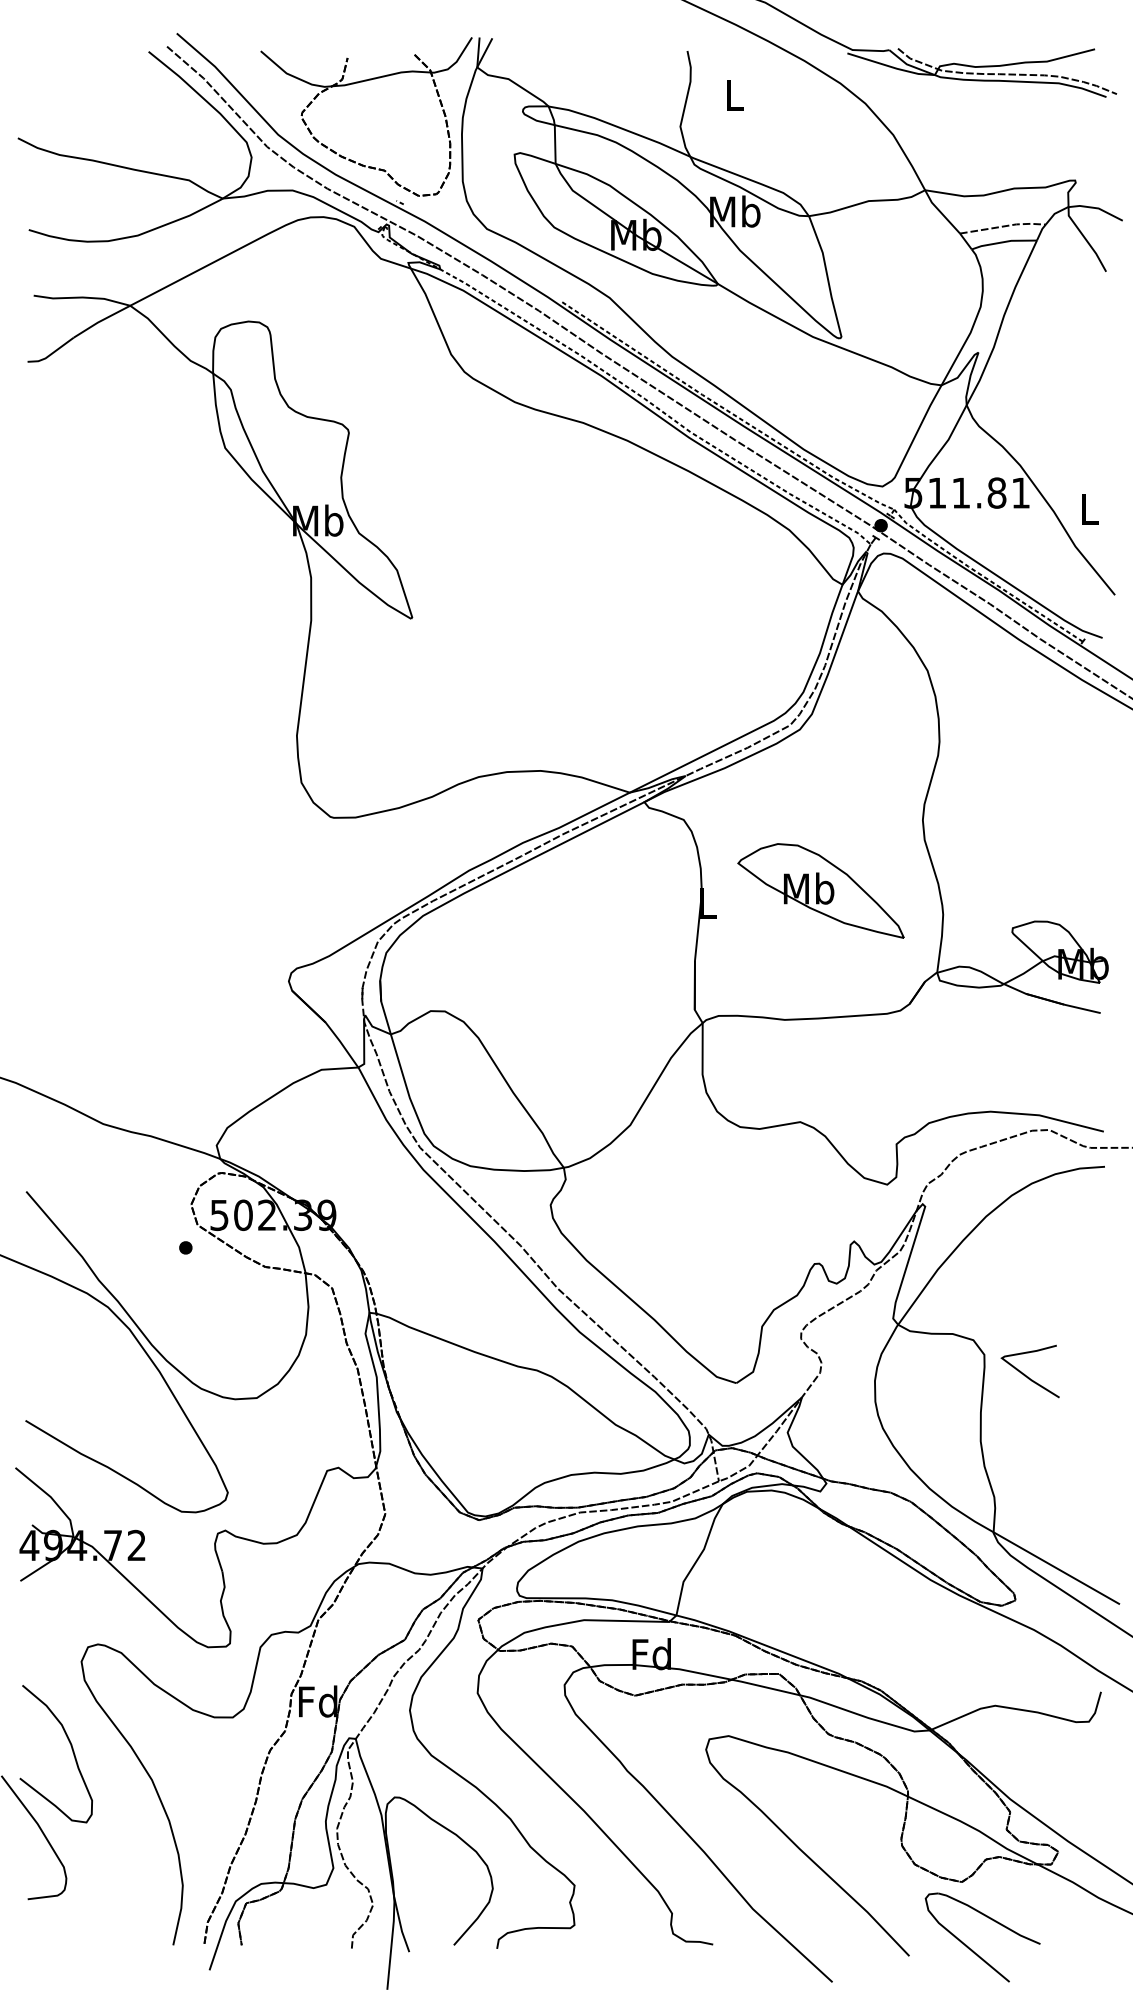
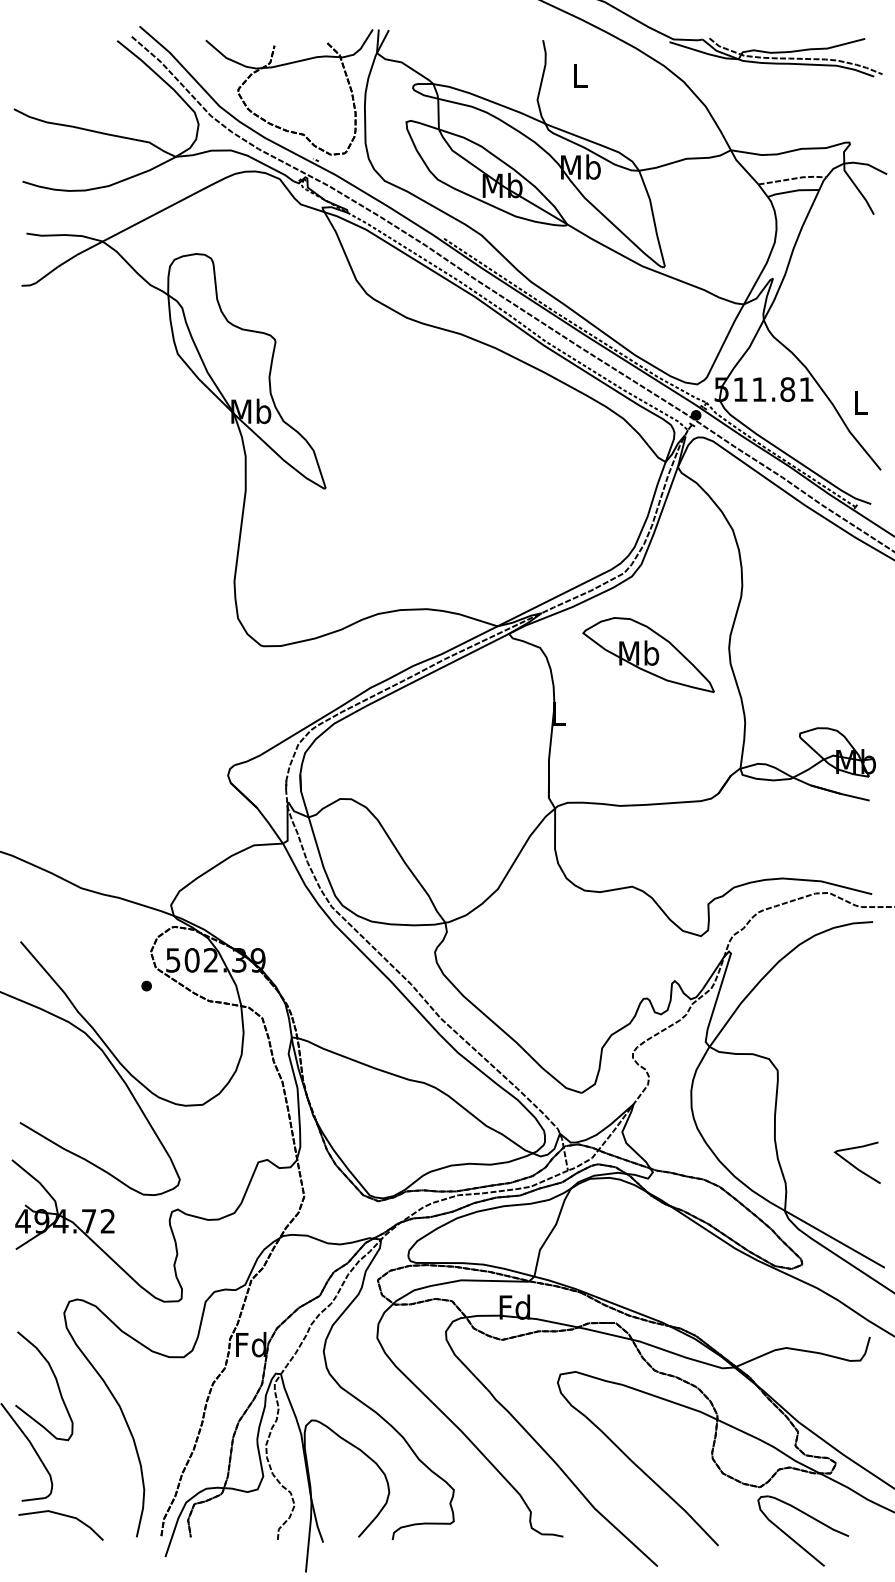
part: (820, 890) -> (648, 654), moved
curve: (1025, 1374) -> (853, 1165), moved
line: (81, 1918) -> (64, 1516), added
part: (972, 1949) -> (795, 1540), moved

